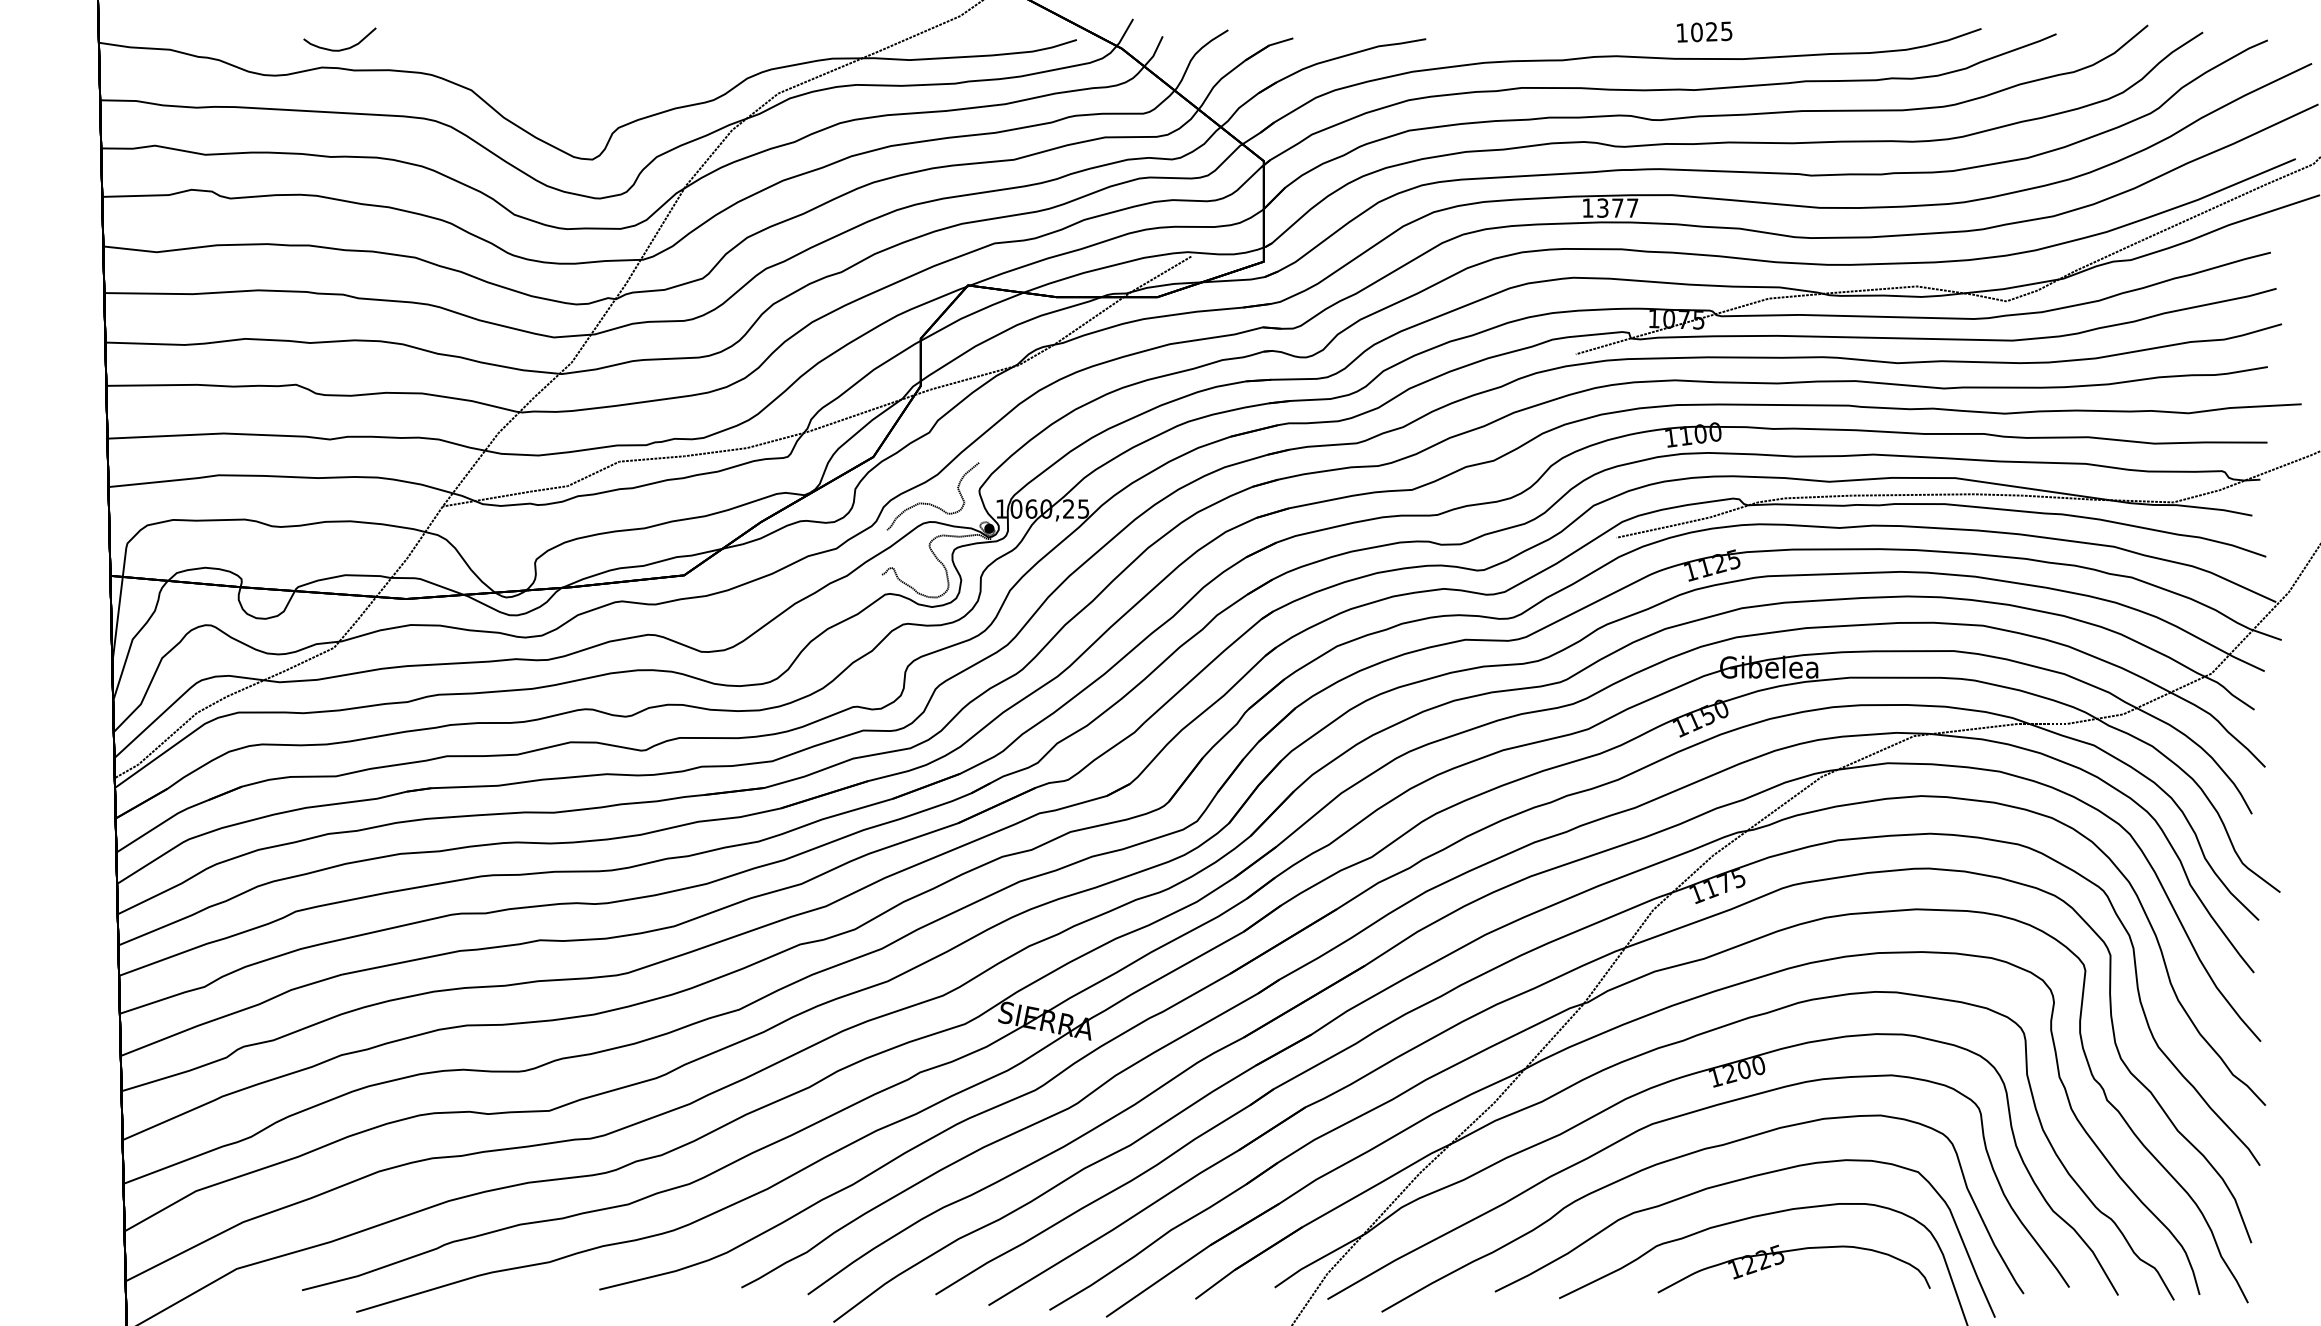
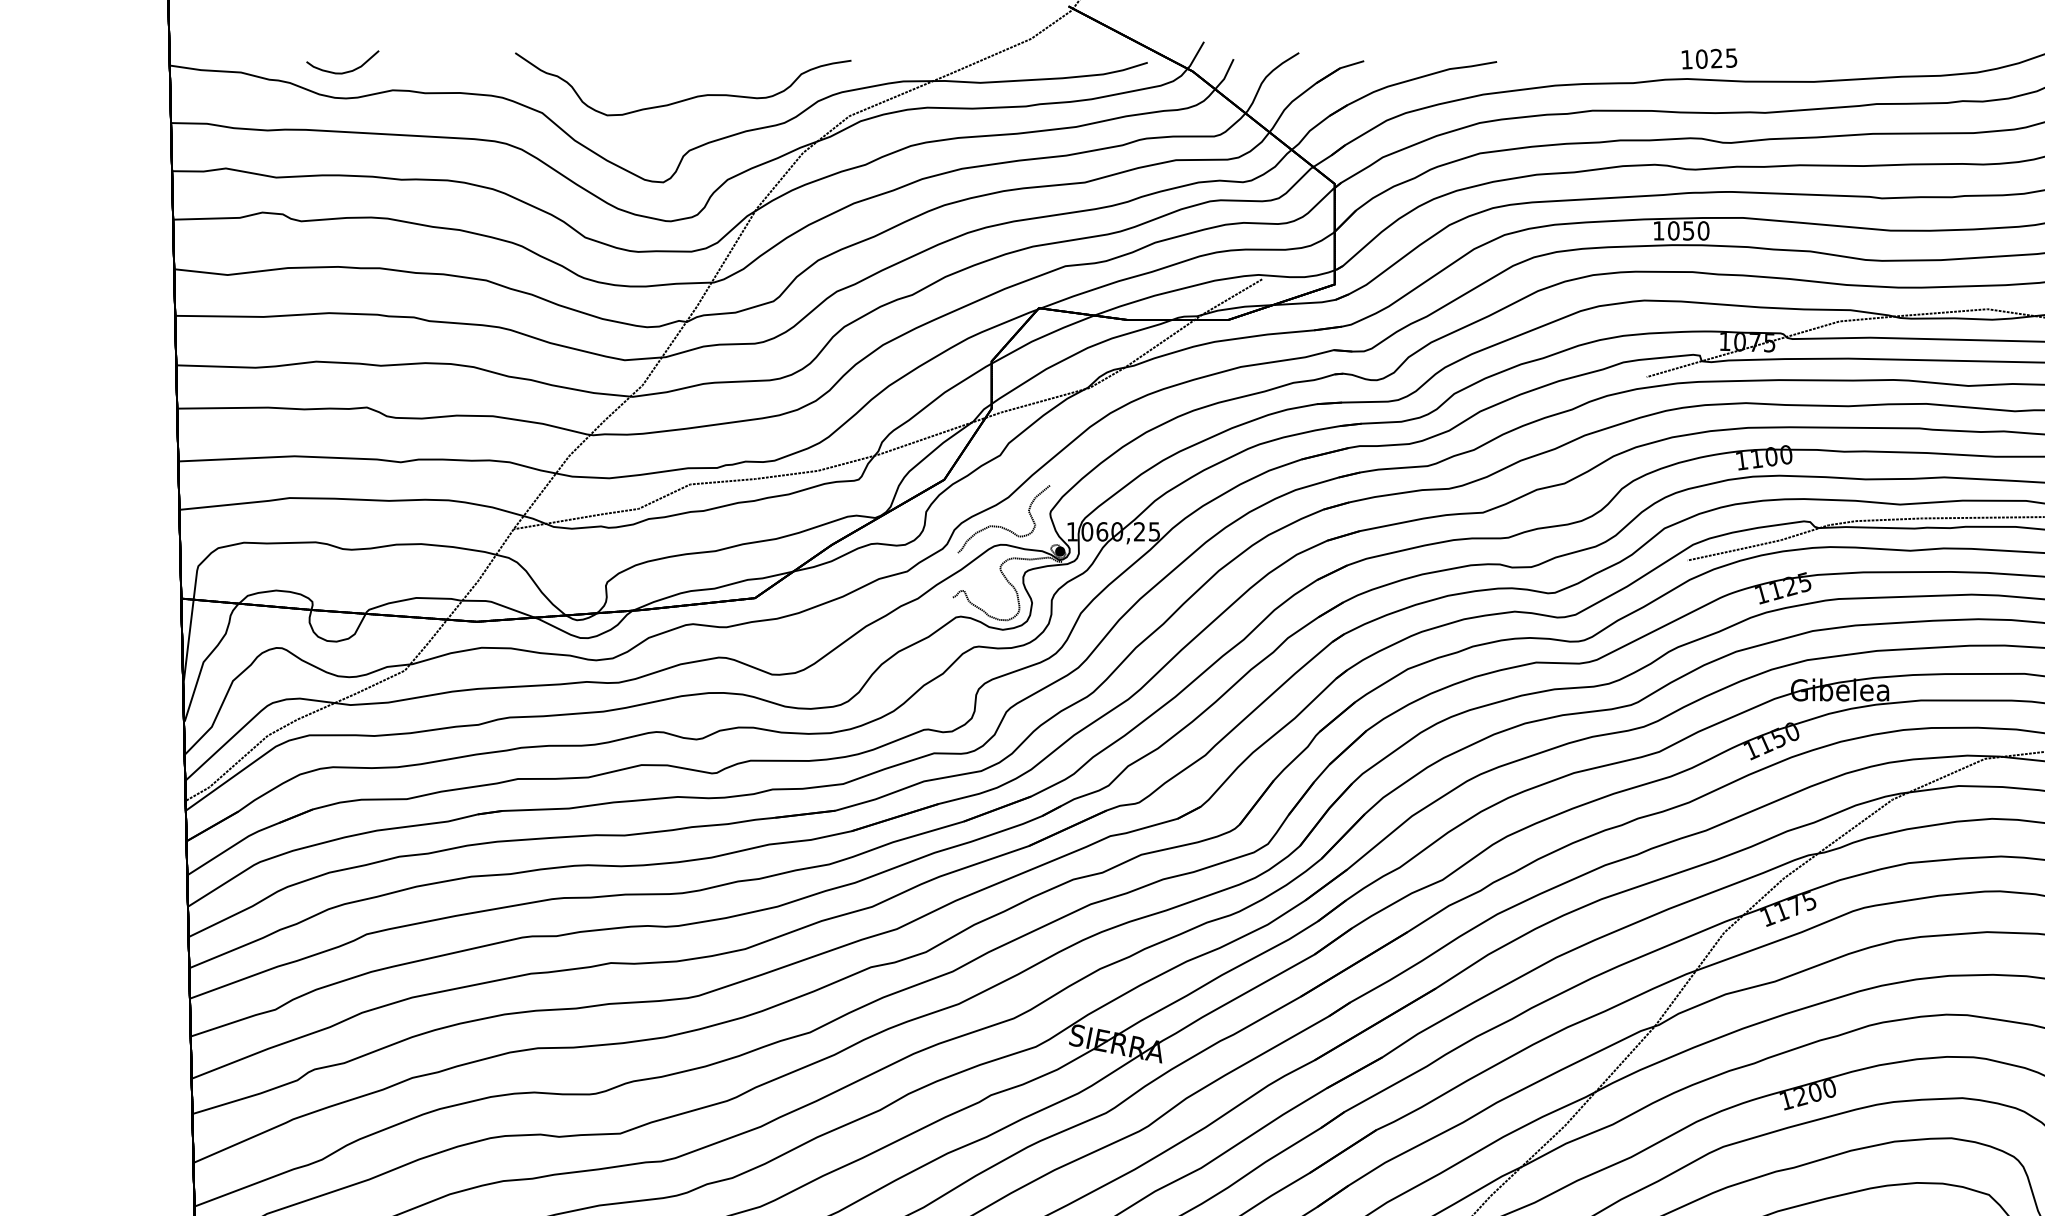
text: (1704, 31) -> (1709, 58), moved
curve: (343, 48) -> (346, 71), moved
curve: (616, 75) -> (687, 98), added
text: (1617, 207) -> (1688, 230), 1377 -> 1050

